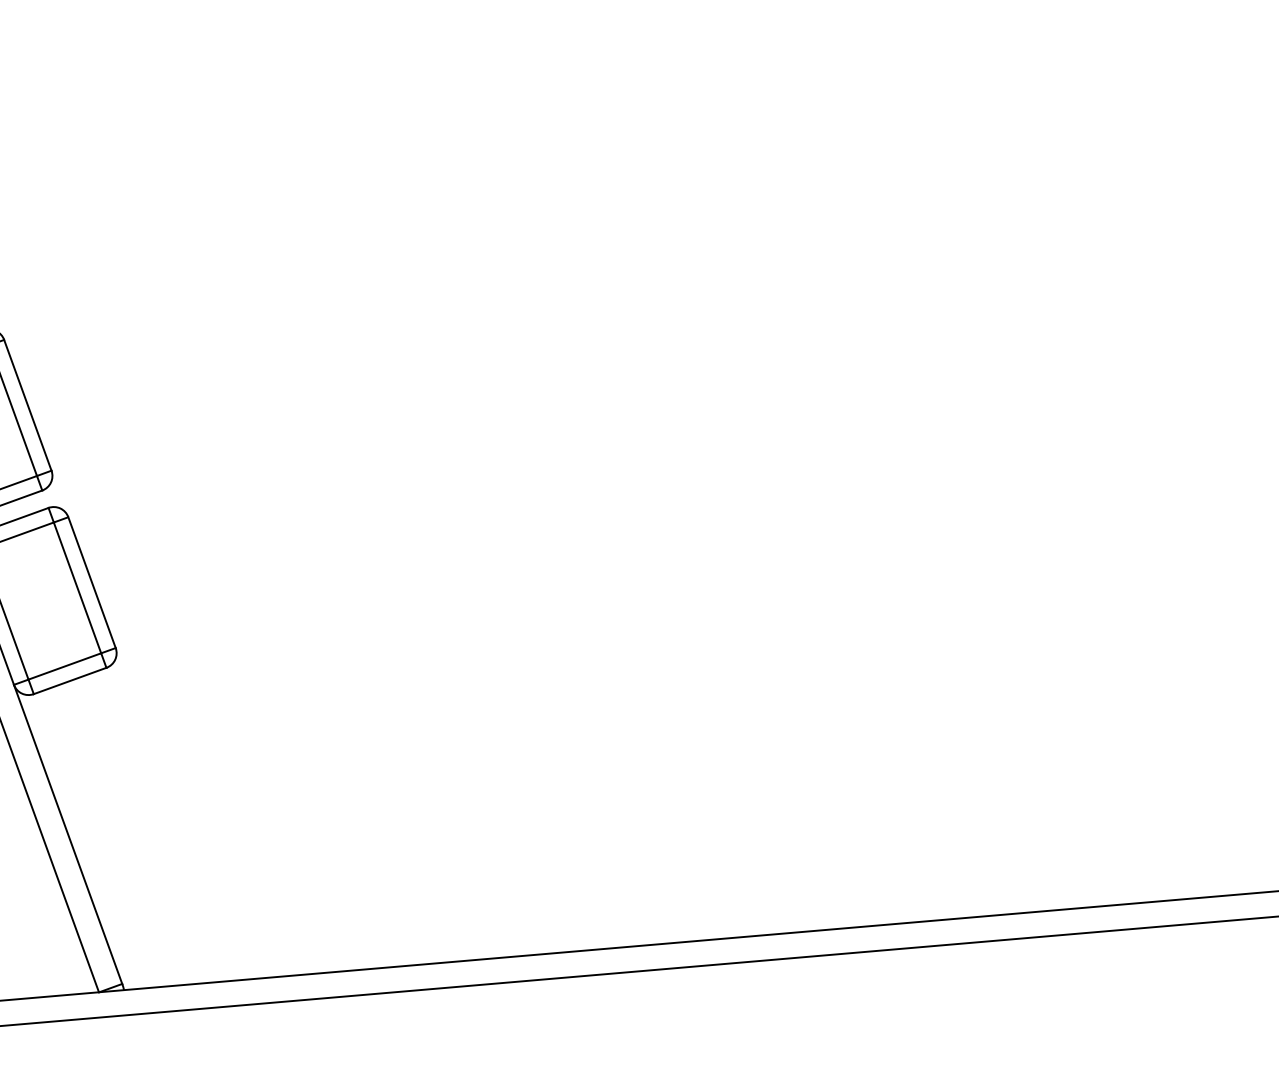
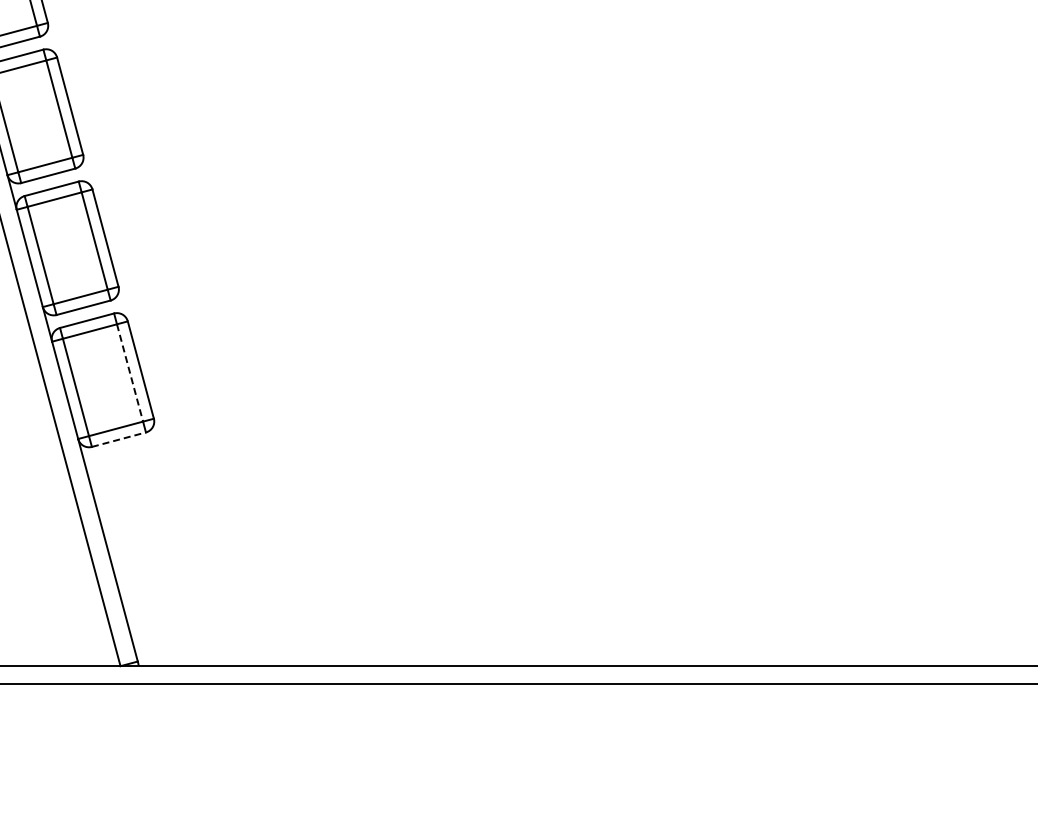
line: (78, 588) -> (130, 373), solid -> dashed
line: (69, 680) -> (118, 439), solid -> dashed

